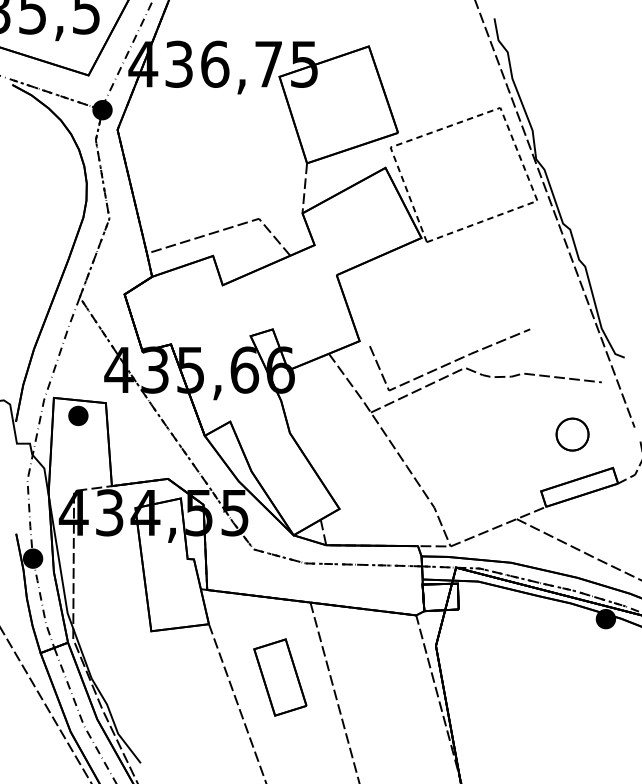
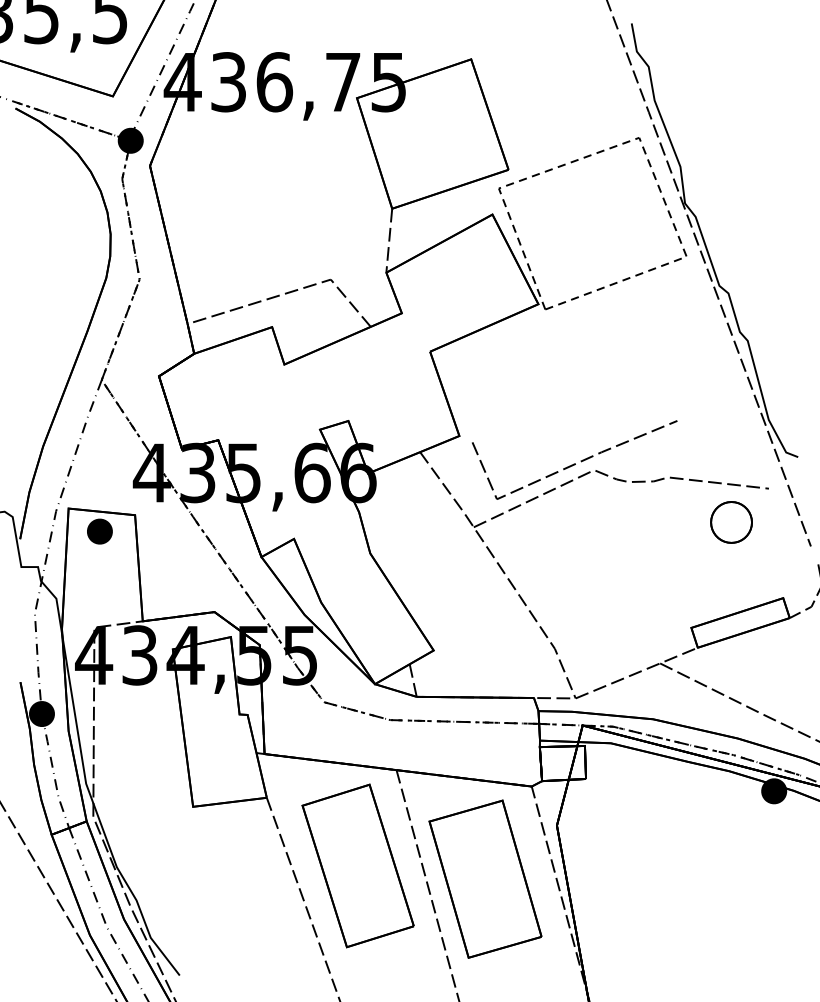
part: (572, 434) -> (731, 522), moved
part: (279, 677) -> (357, 865), size x1.67
part: (380, 687) -> (485, 878), added

